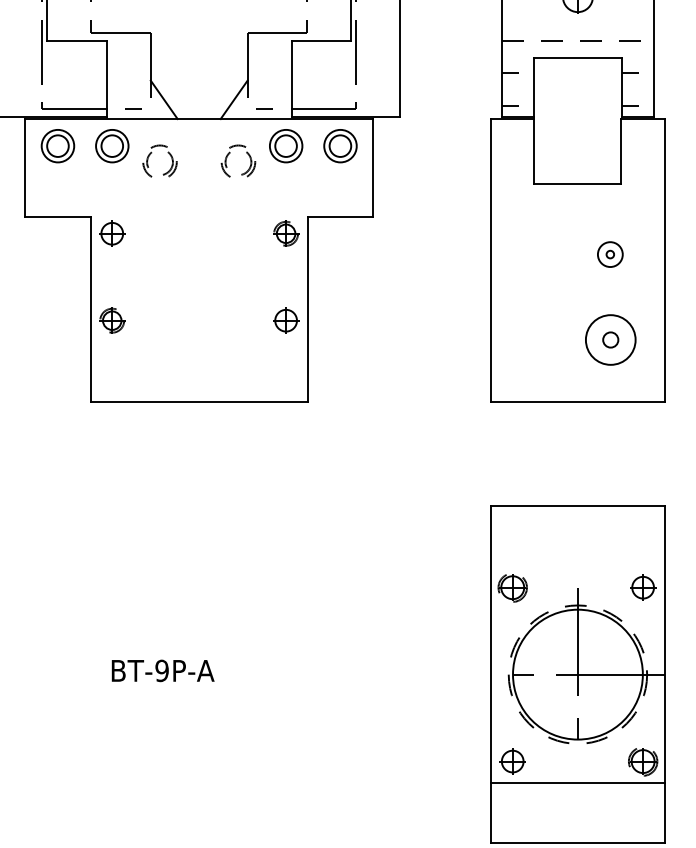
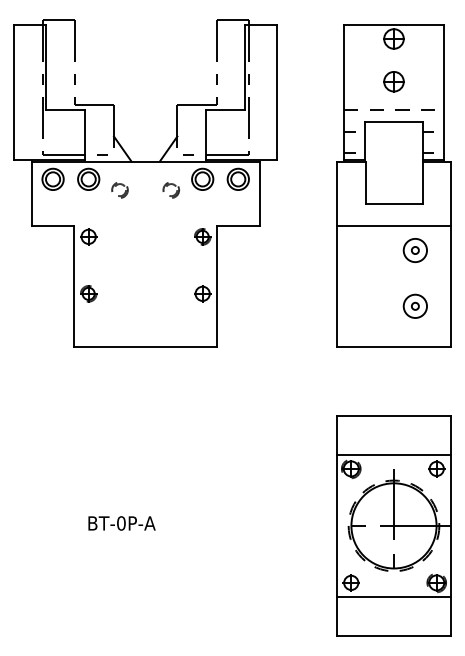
part: (159, 163) -> (119, 190), size x0.71
part: (237, 163) -> (170, 190), size x0.71
line: (578, 216) -> (394, 225), added
part: (609, 254) -> (414, 250), size x1.43
part: (609, 338) -> (414, 305), size x0.71
line: (578, 565) -> (394, 454), added
text: (162, 670) -> (121, 523), BT-9P-A -> BT-0P-A

